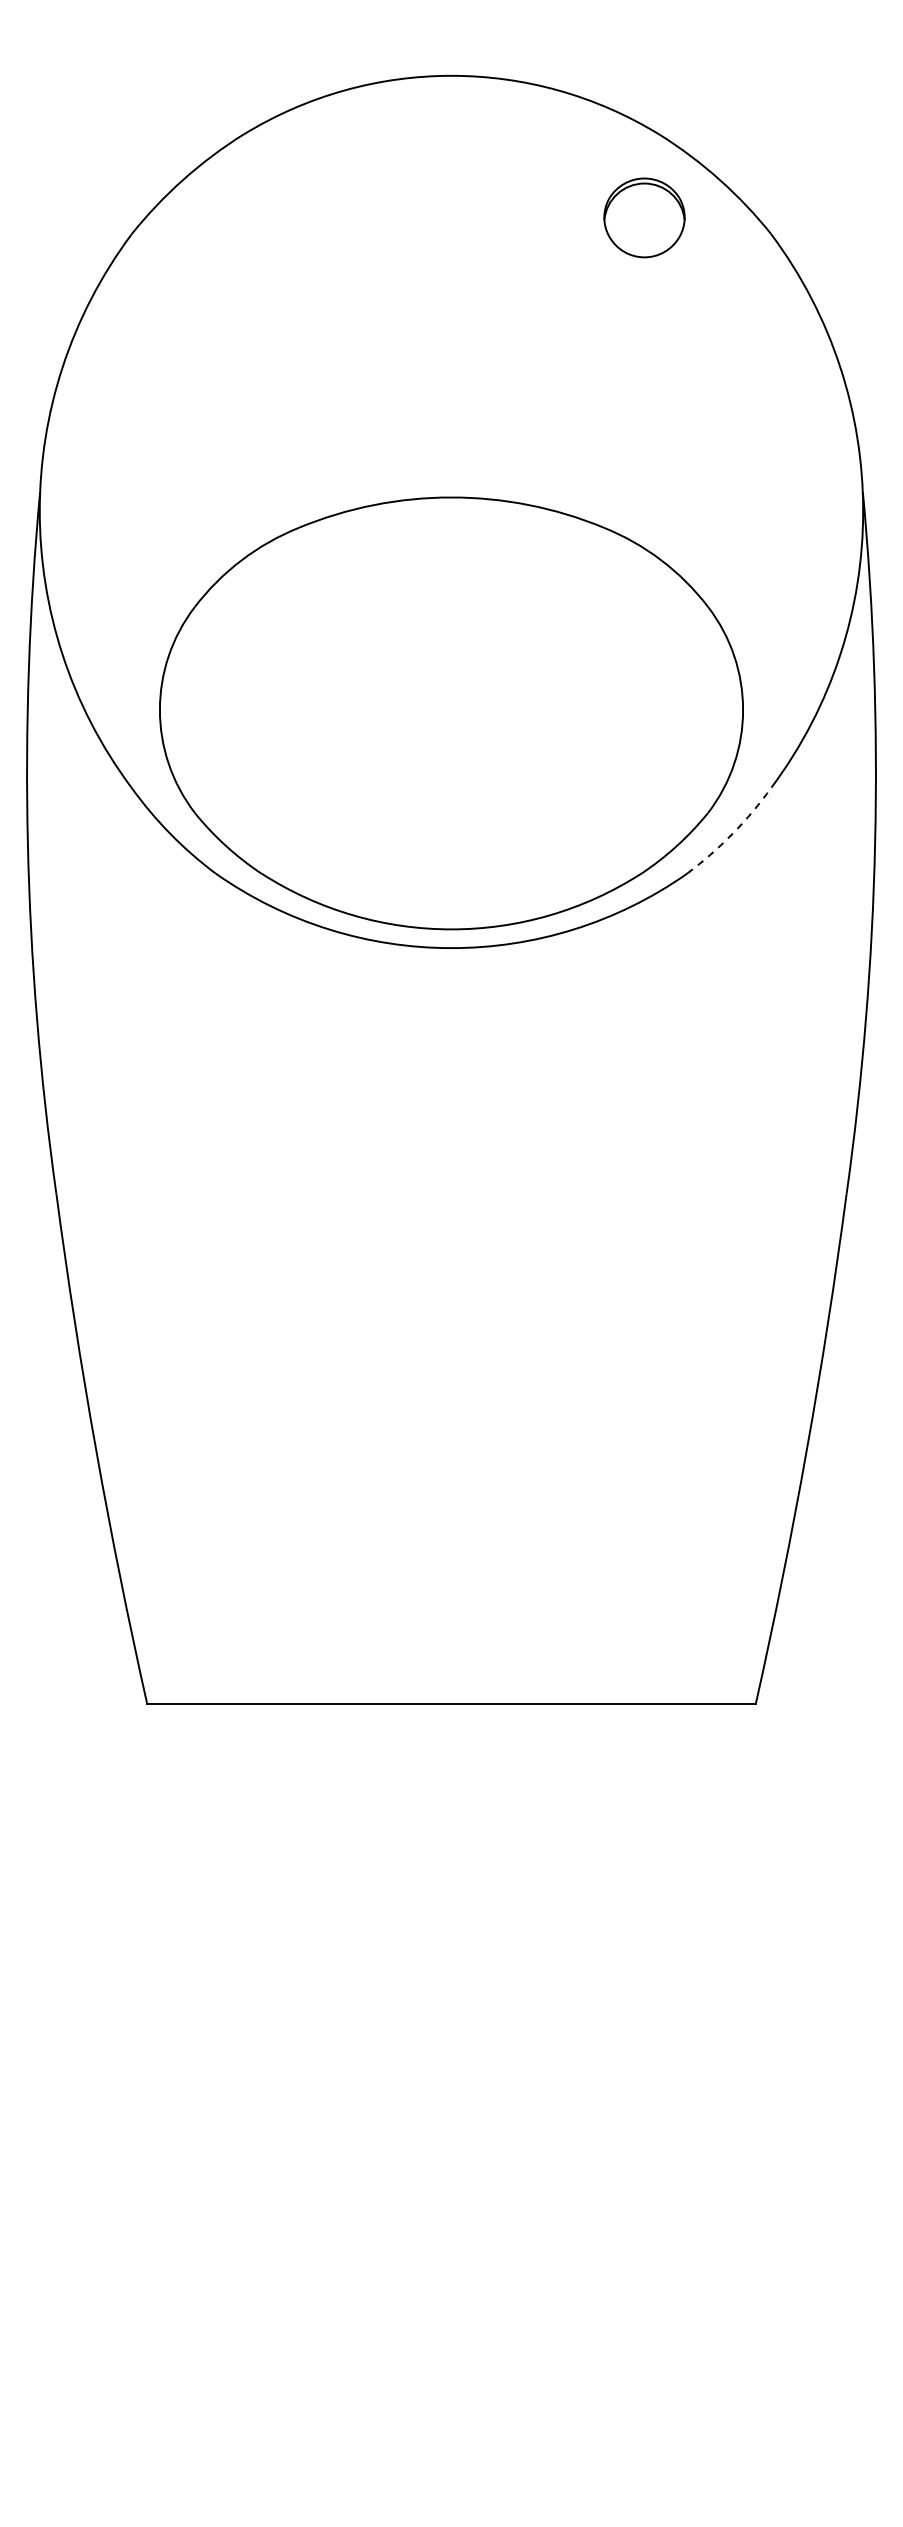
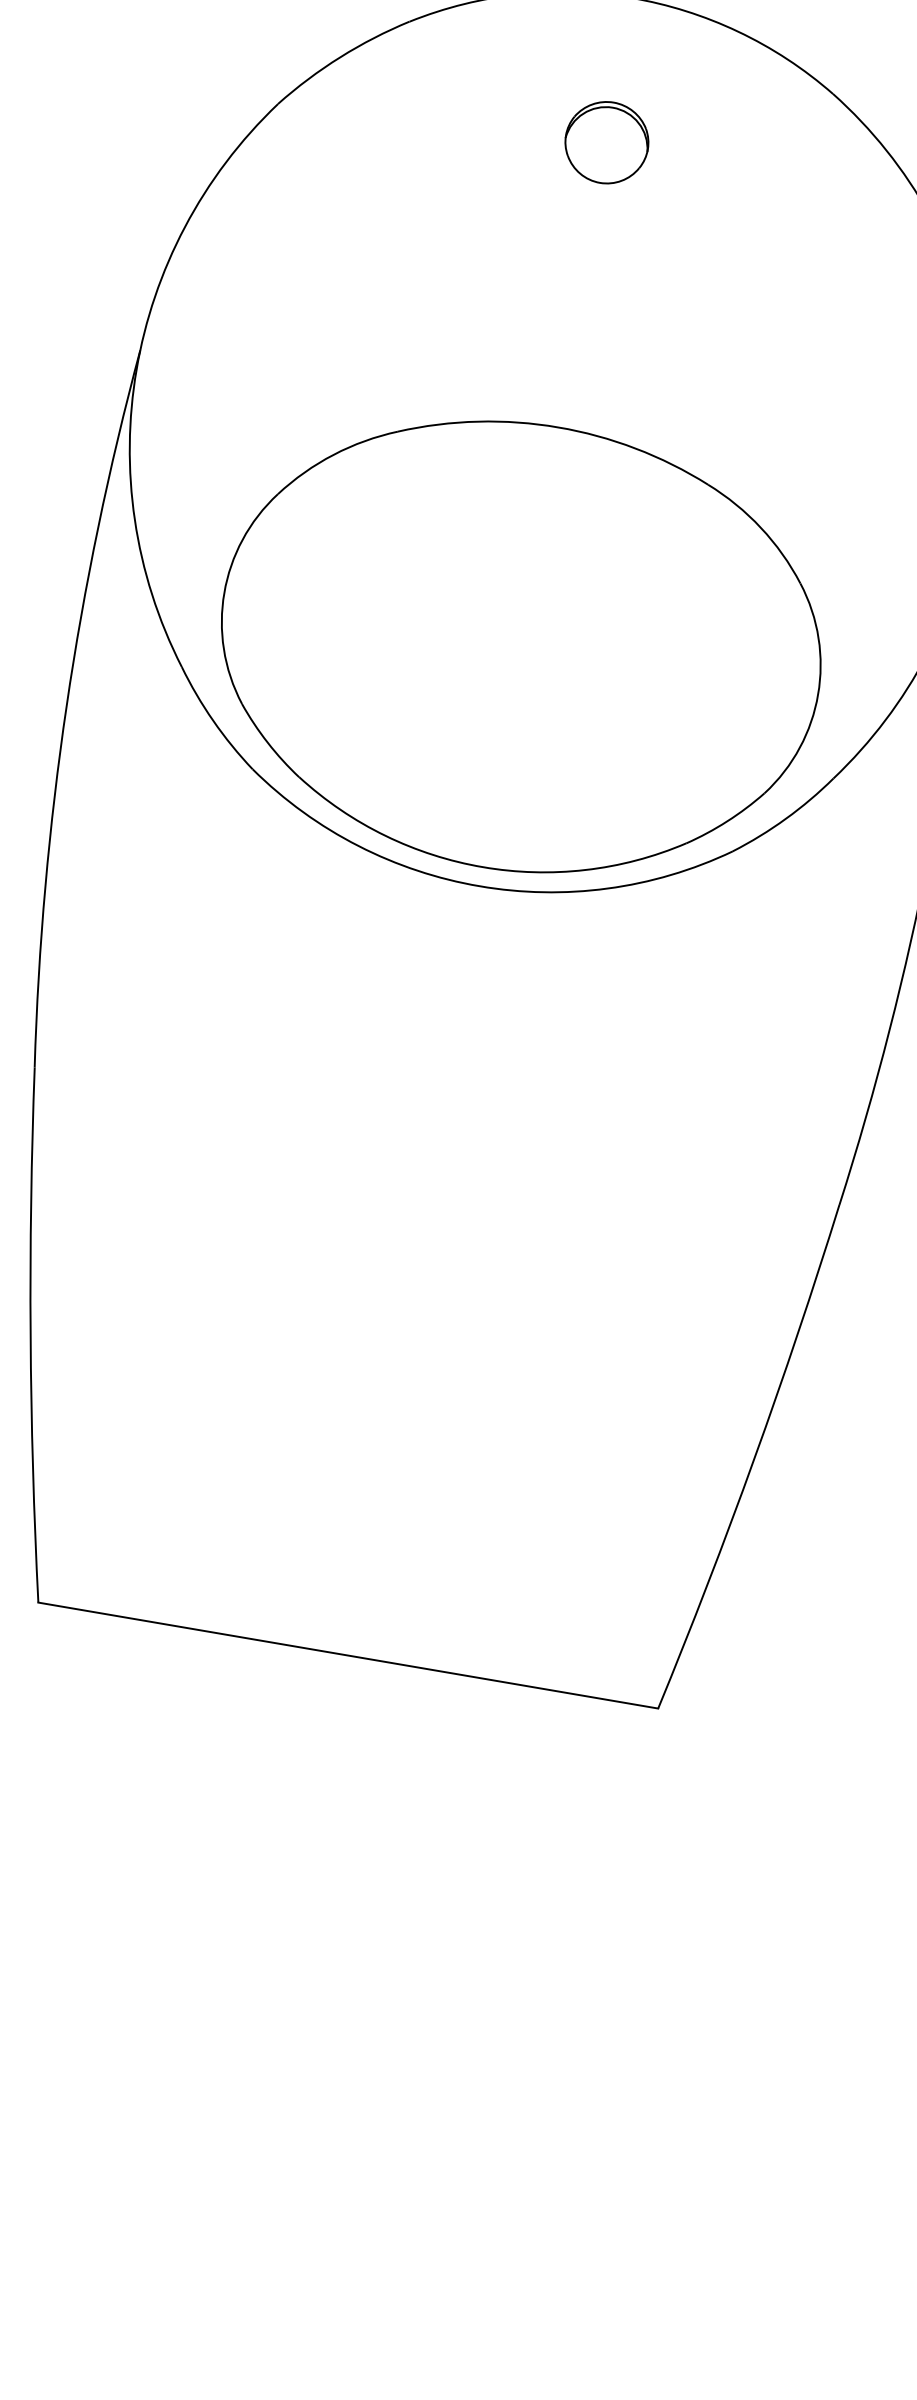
part: (644, 217) -> (606, 142), moved
arc: (732, 833) -> (785, 818), dashed -> solid

